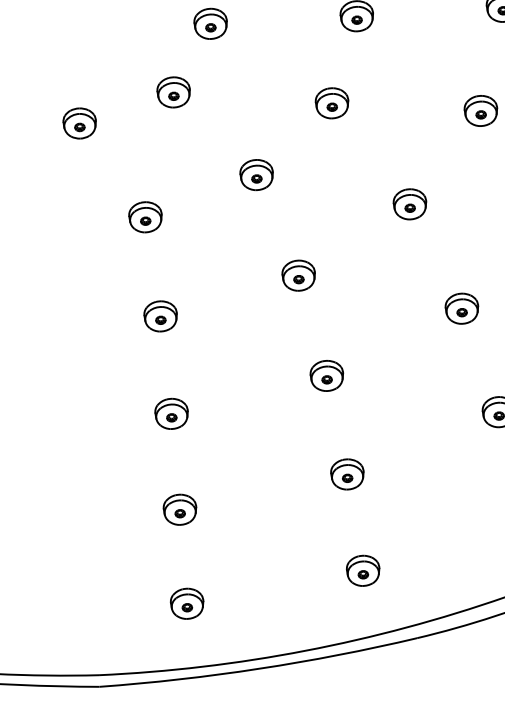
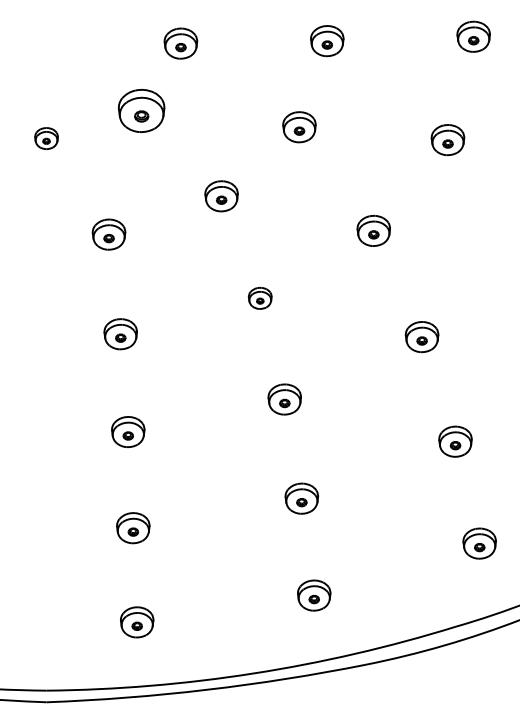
part: (173, 92) -> (141, 110), size x1.4
part: (79, 123) -> (46, 138), size x0.7
part: (299, 275) -> (260, 298), size x0.7

